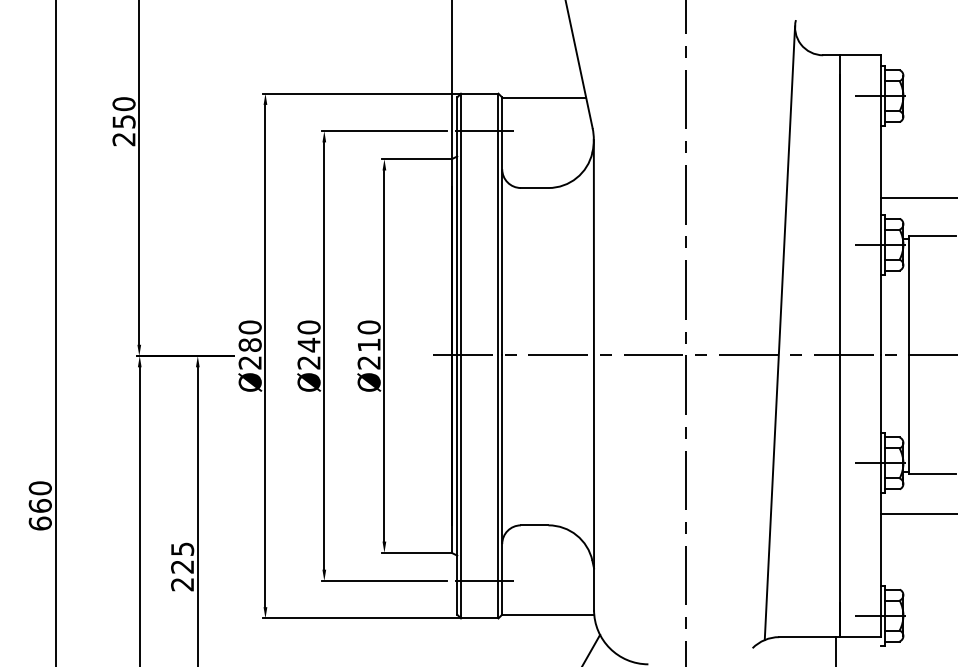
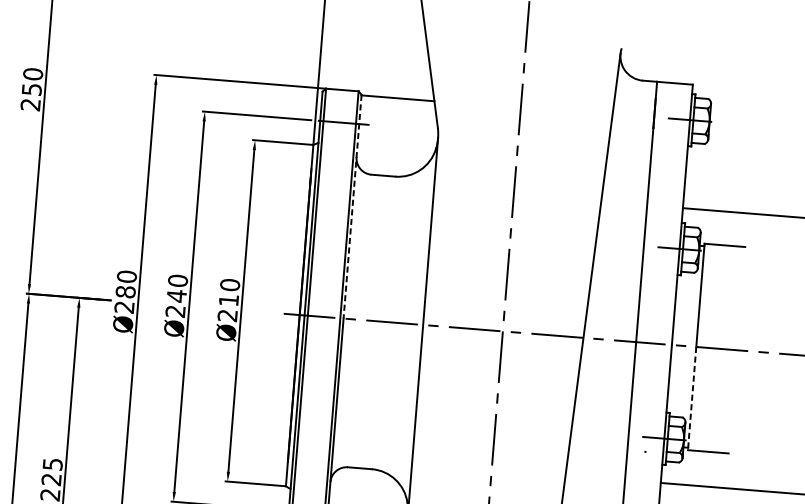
line: (502, 226) -> (352, 206), solid -> dashed
line: (908, 414) -> (691, 398), solid -> dashed

